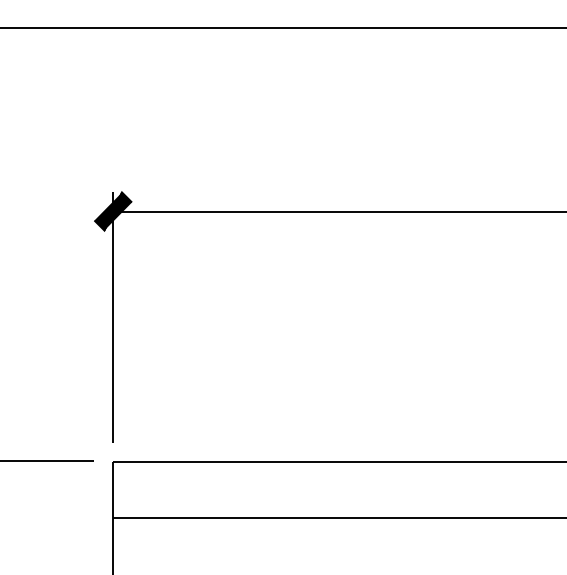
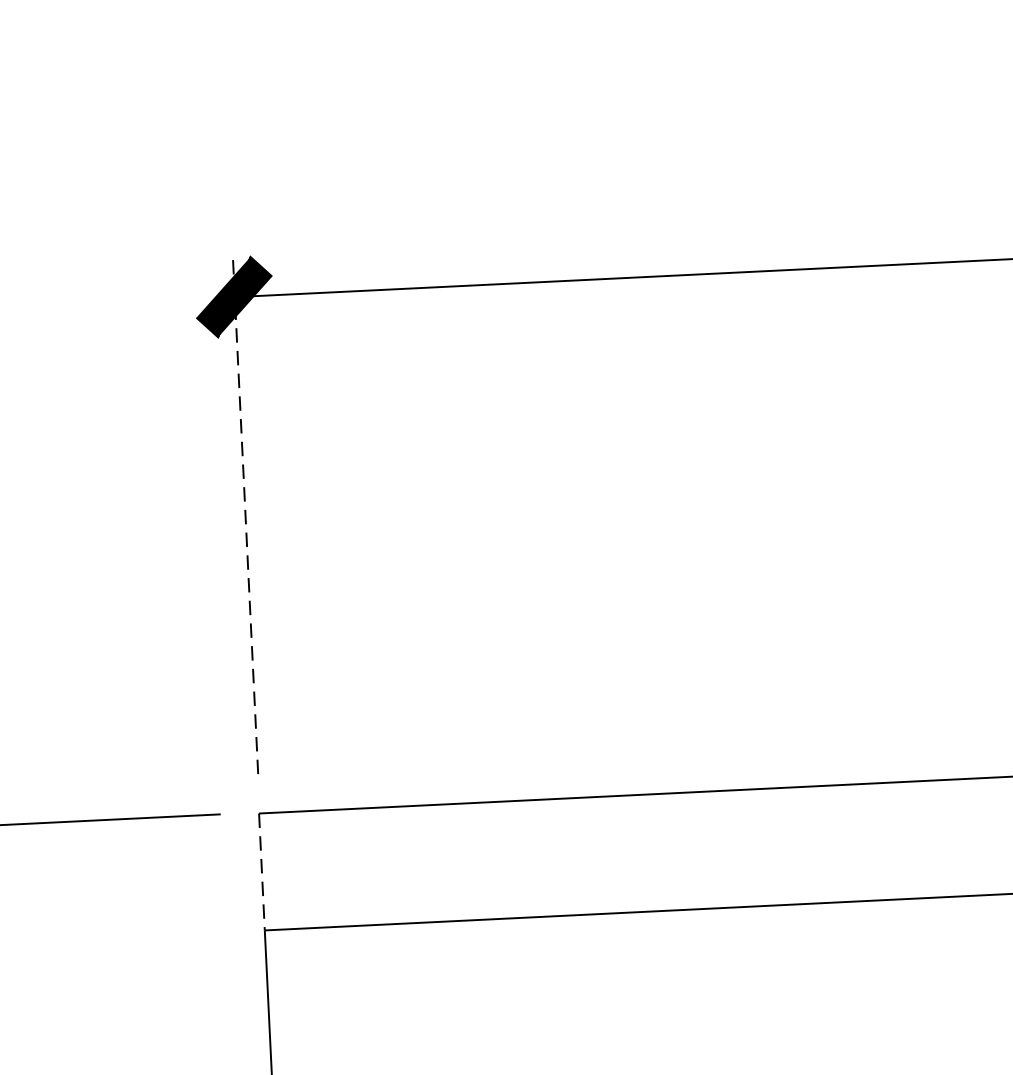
line: (113, 317) -> (245, 515), solid -> dashed
line: (112, 490) -> (260, 873), solid -> dashed

